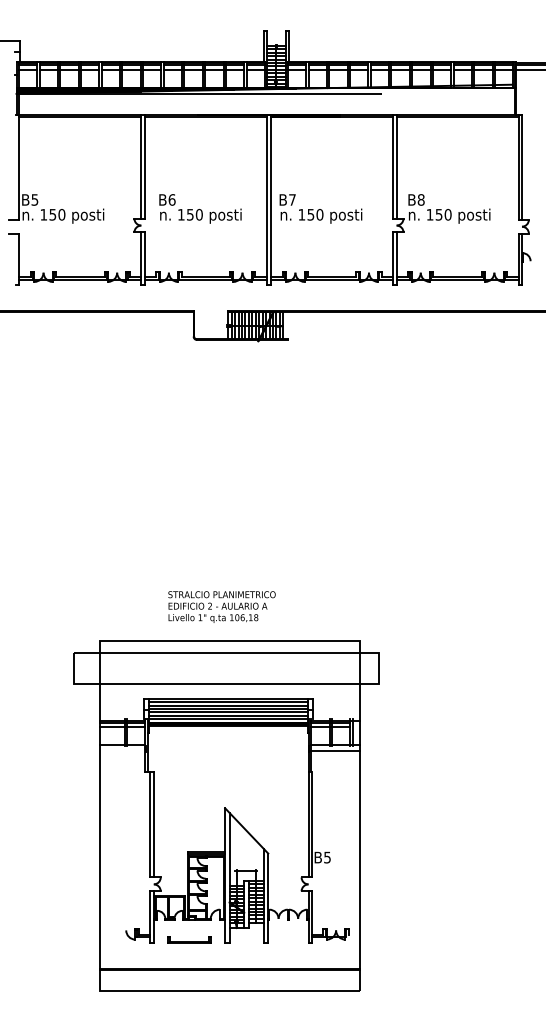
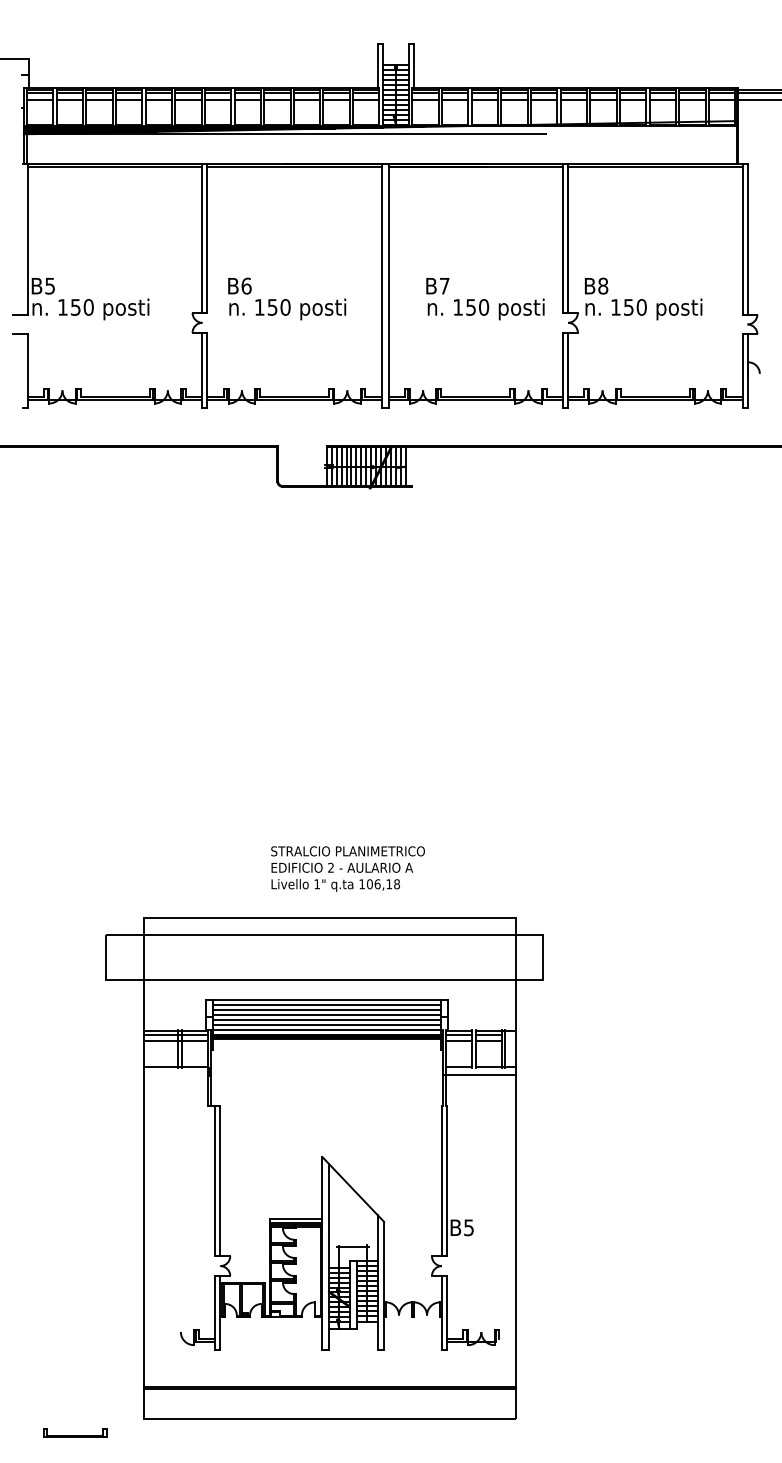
text: (320, 208) -> (484, 298), moved
text: (221, 606) -> (347, 868), moved
part: (189, 939) -> (75, 1432), moved

